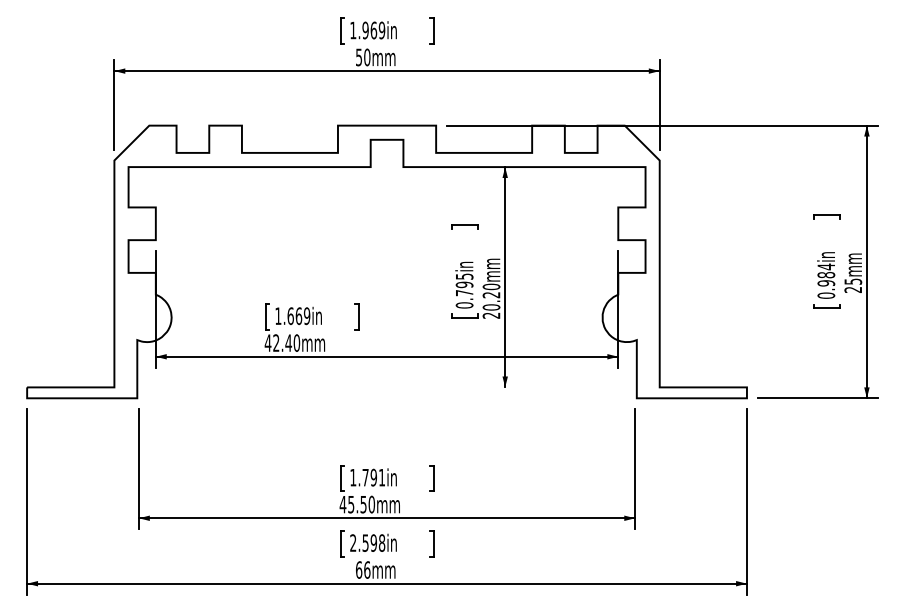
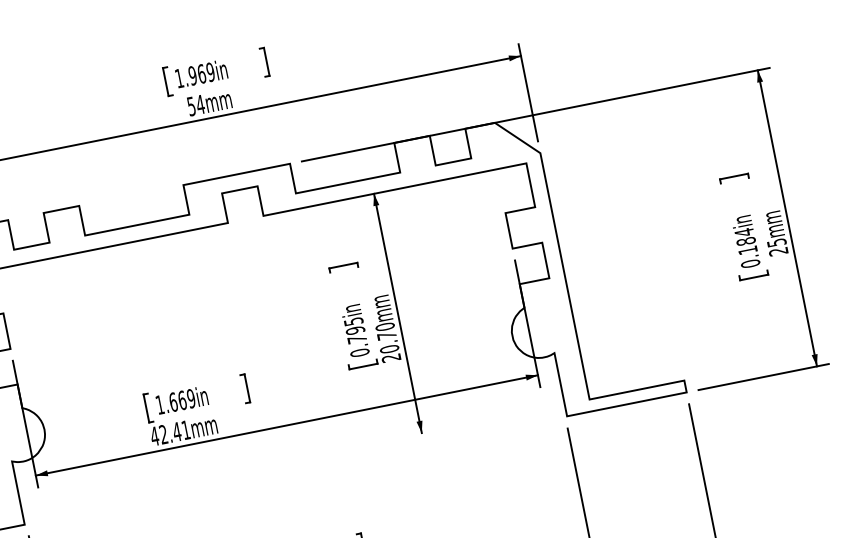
text: (366, 57) -> (199, 104), 50mm -> 54mm
text: (826, 283) -> (748, 250), 0.984in -> 0.184in
text: (491, 295) -> (387, 336), 20.20mm -> 20.70mm
text: (296, 342) -> (185, 429), 42.40mm -> 42.41mm

